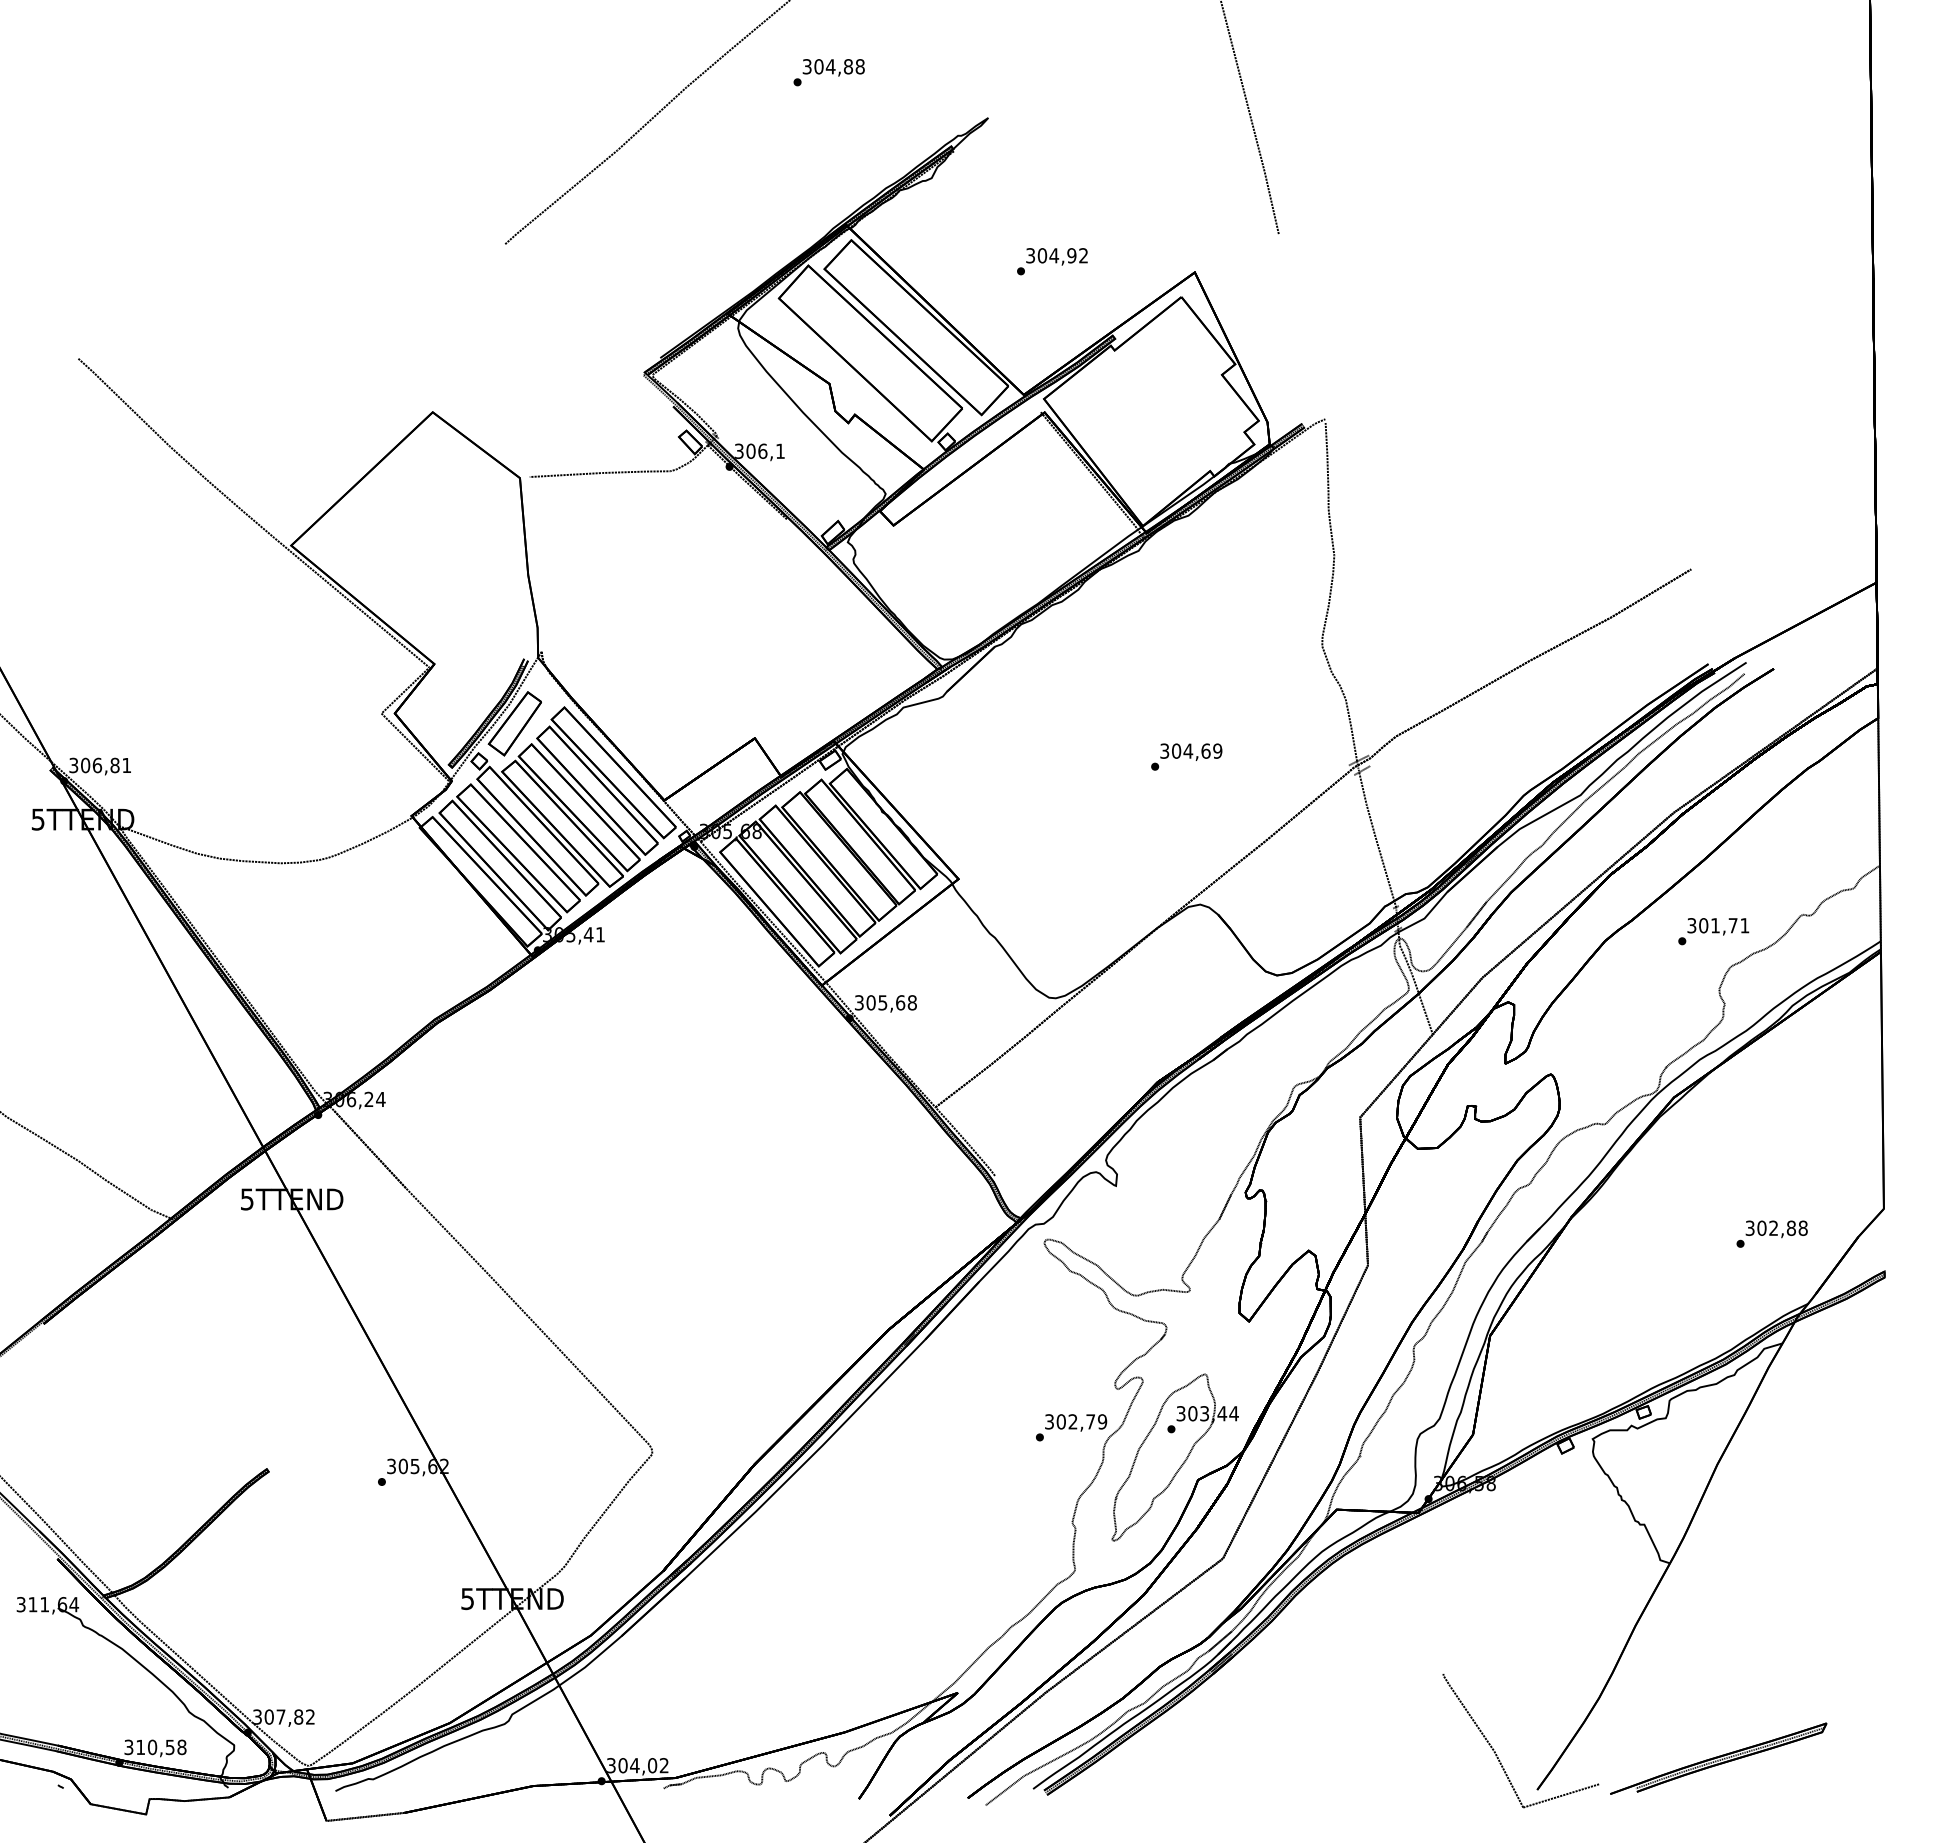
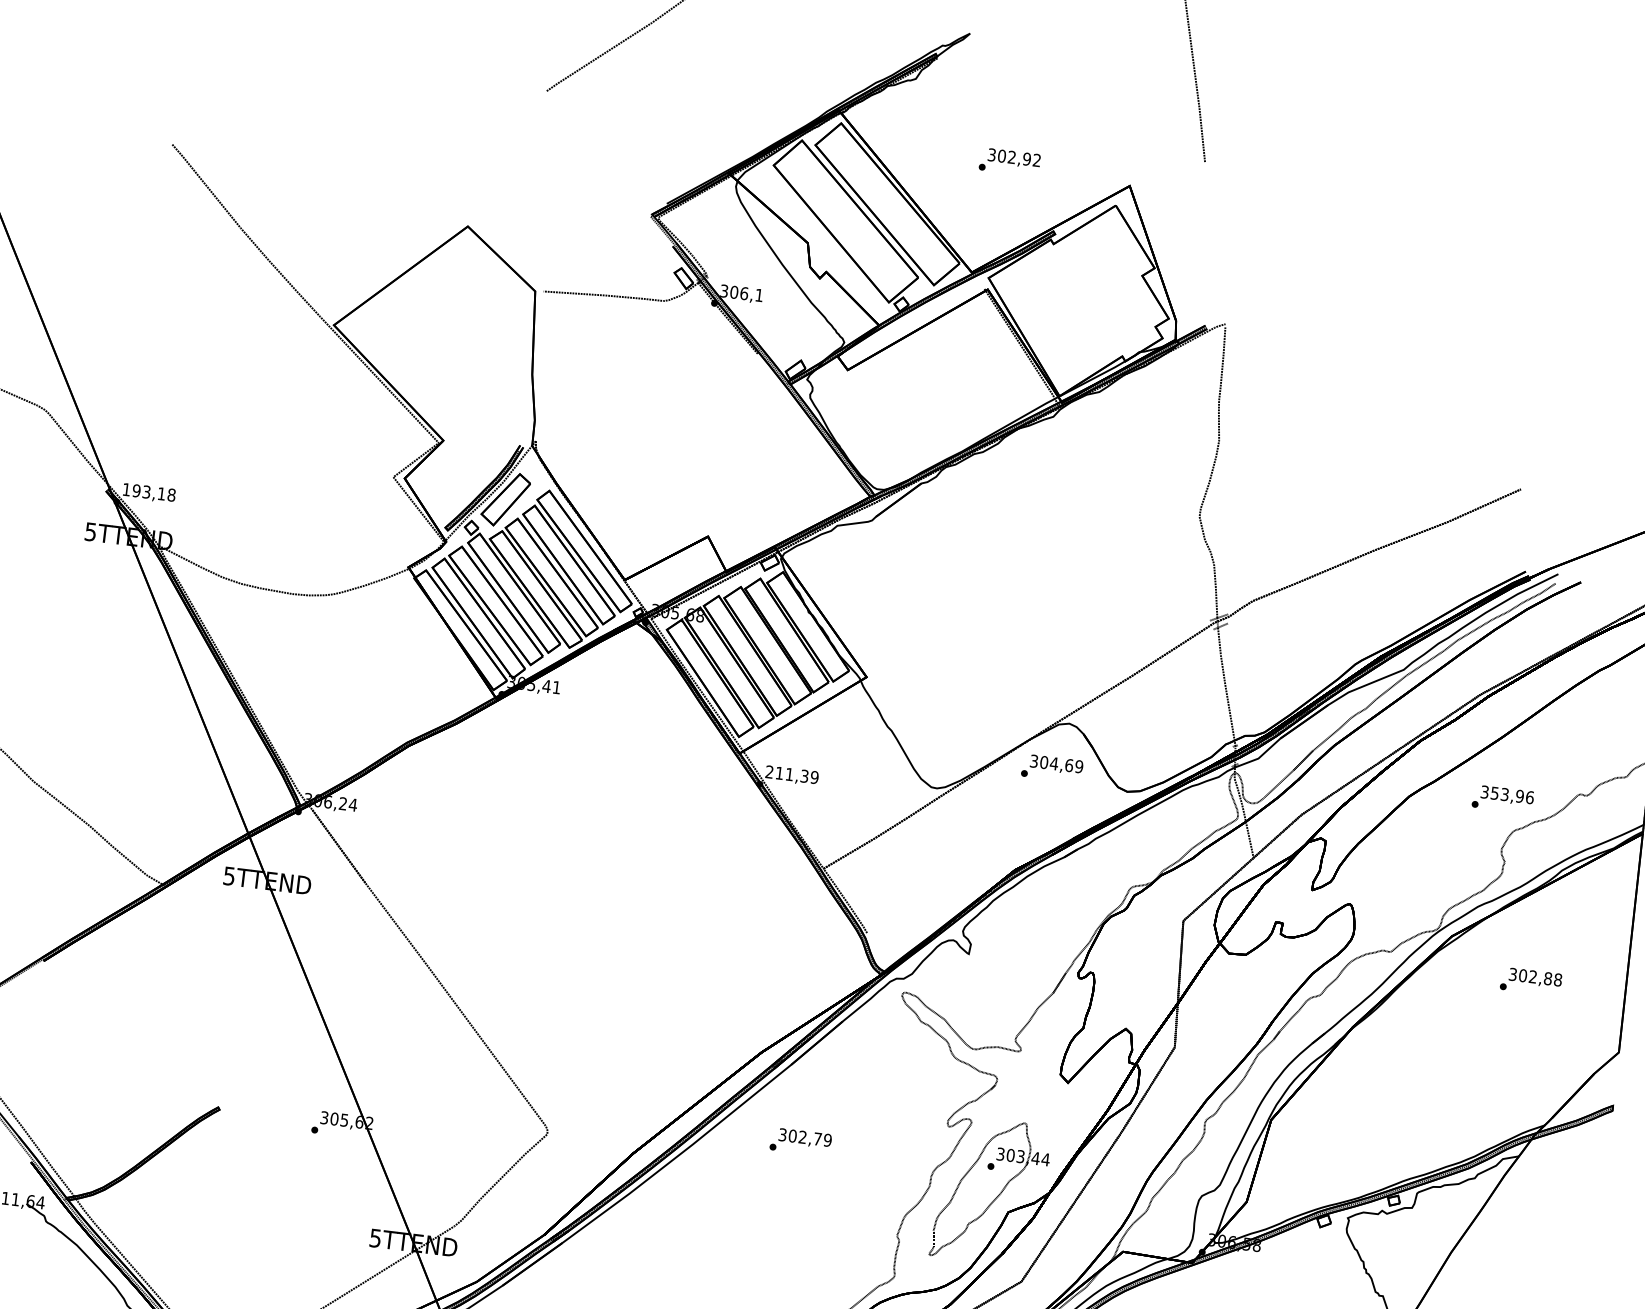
text: (1054, 255) -> (1012, 157), 304,92 -> 302,92
text: (1186, 756) -> (1052, 768), moved
text: (100, 765) -> (149, 492), 306,81 -> 193,18
text: (1724, 925) -> (1512, 795), 301,71 -> 353,96
text: (885, 1002) -> (791, 774), 305,68 -> 211,39
text: (1771, 1233) -> (1530, 981), moved
text: (1071, 1427) -> (800, 1141), moved

